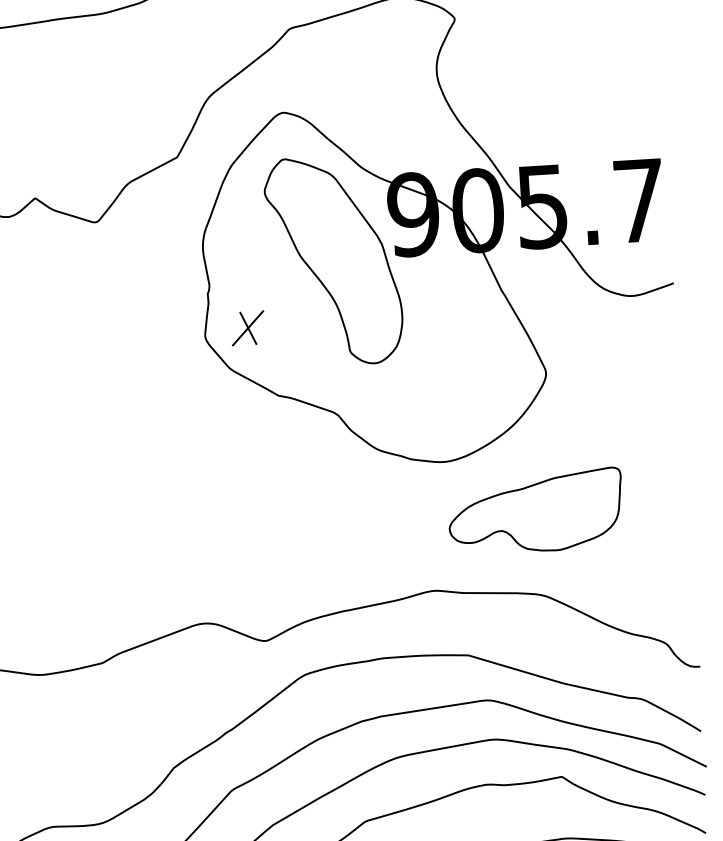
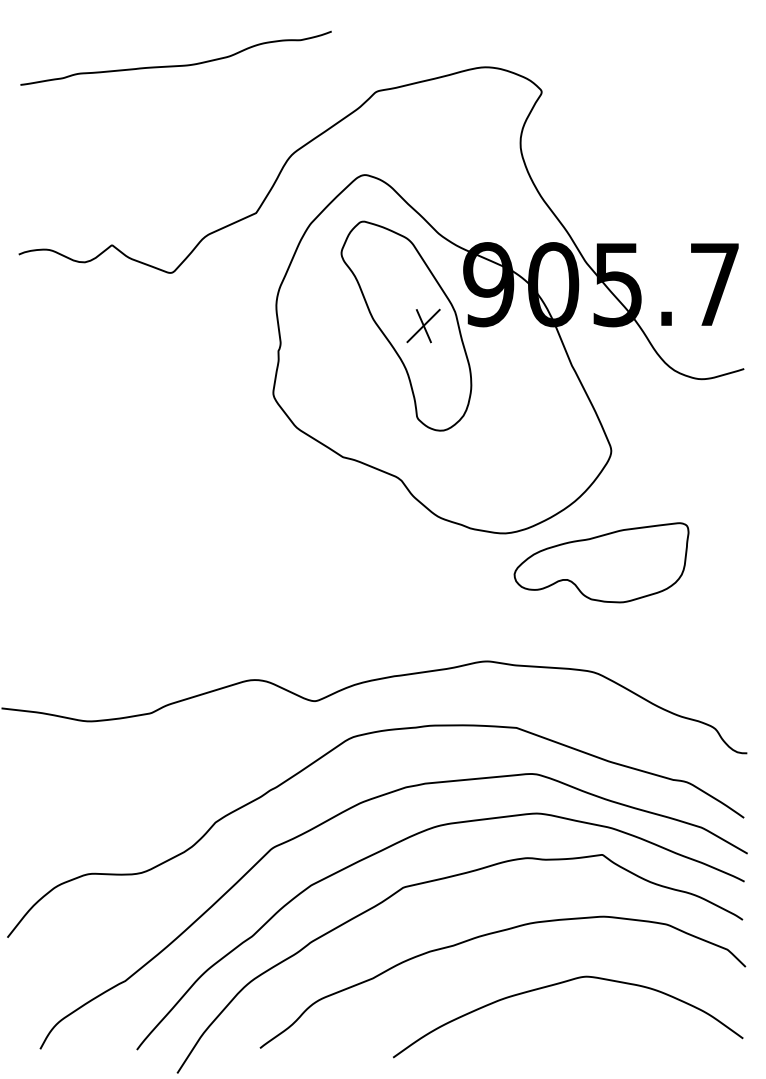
part: (247, 327) -> (423, 325), moved
part: (535, 511) -> (601, 562), moved

